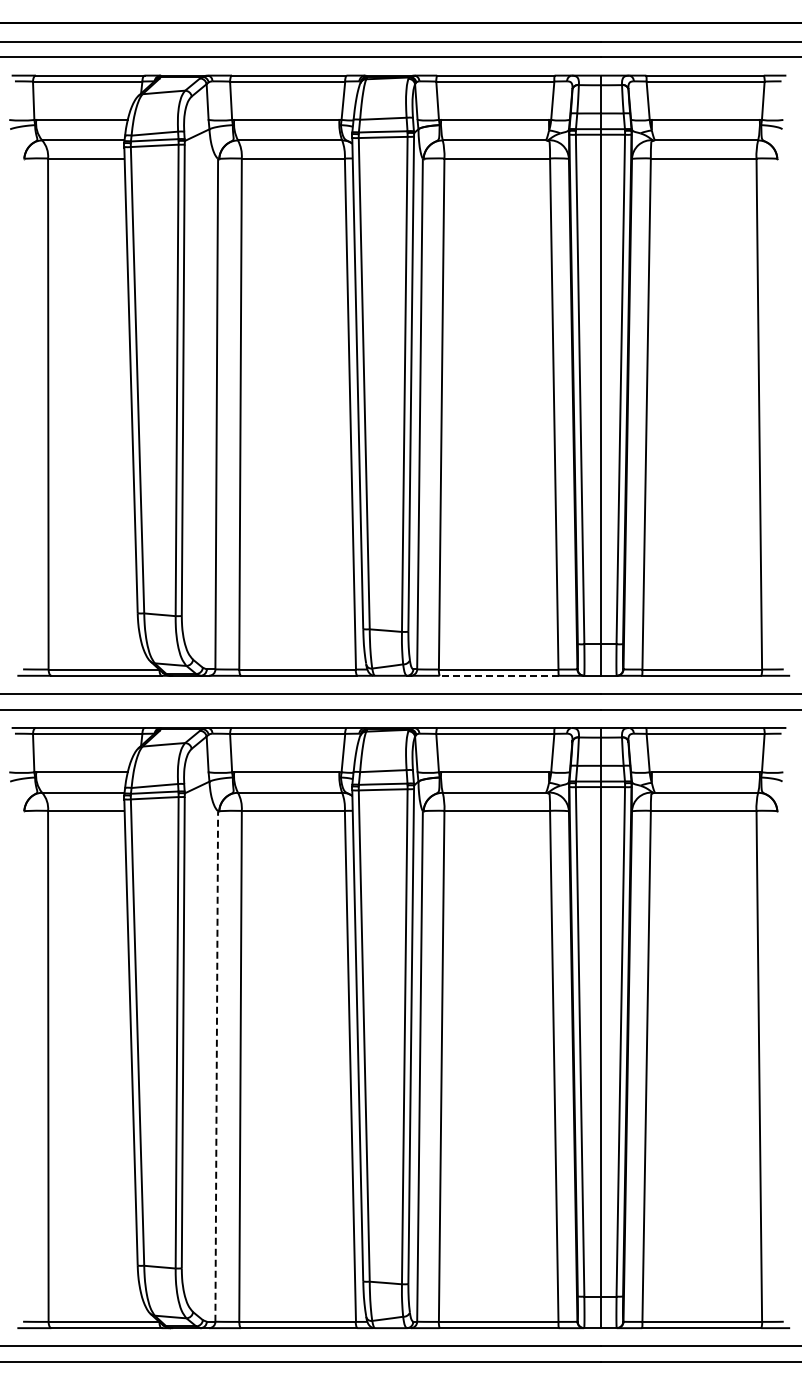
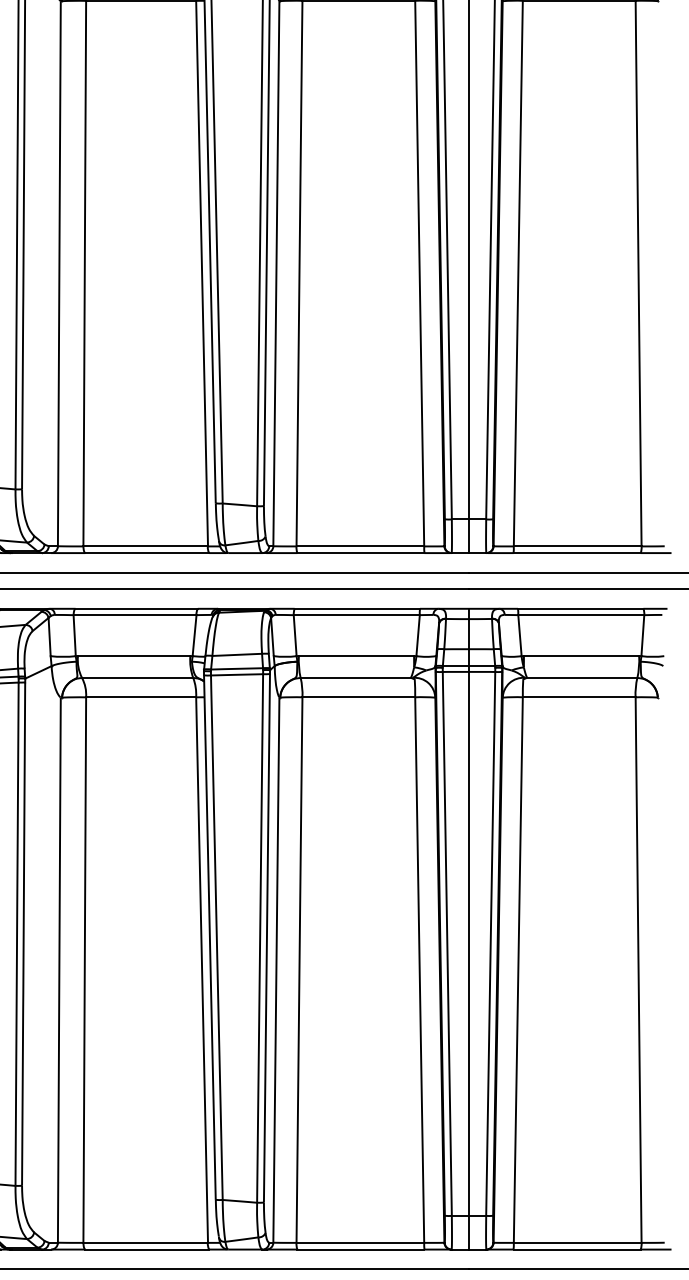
line: (498, 675) -> (360, 552), dashed -> solid
line: (216, 1065) -> (59, 969), dashed -> solid

